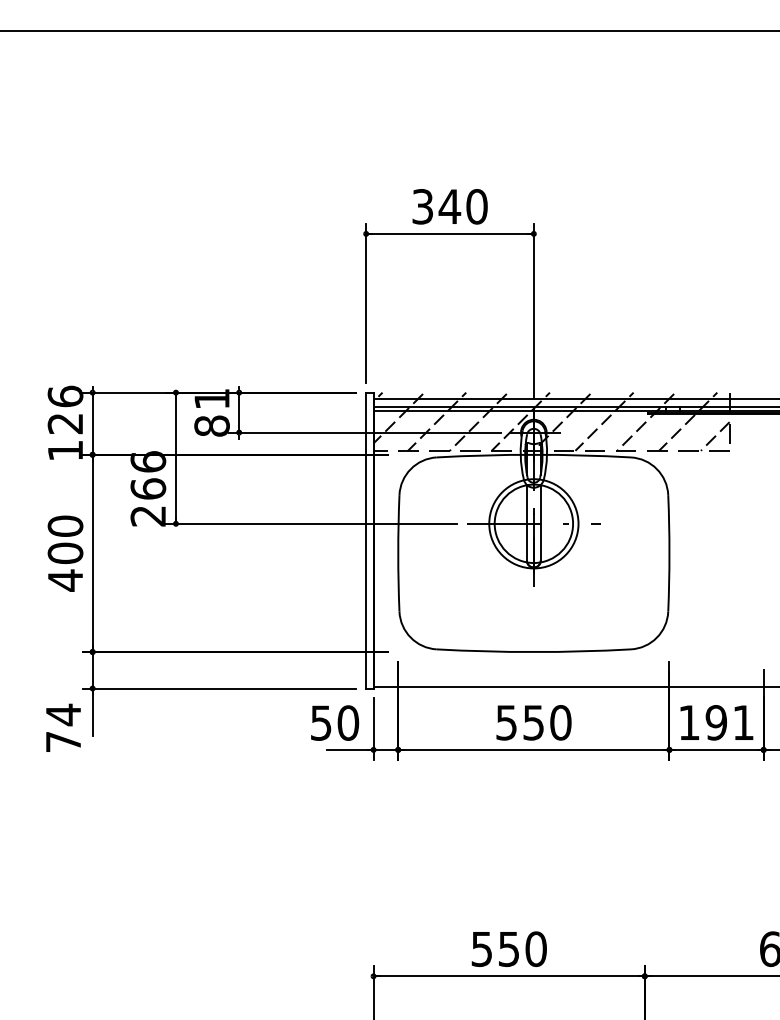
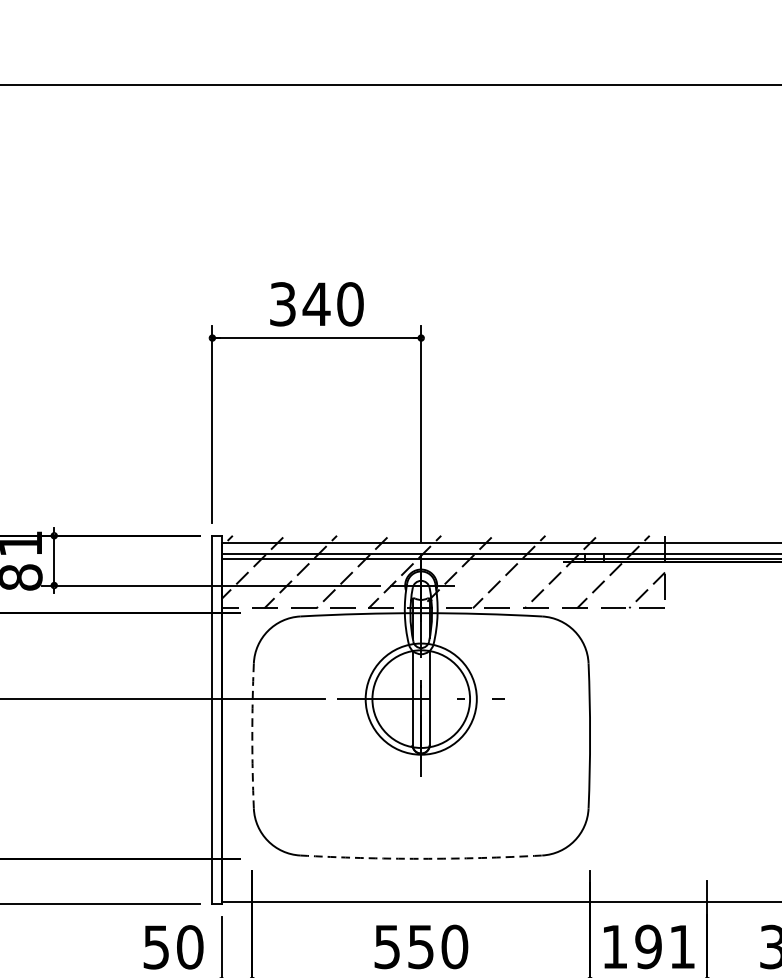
arc: (398, 553) -> (252, 736), solid -> dashed
arc: (533, 652) -> (420, 859), solid -> dashed

